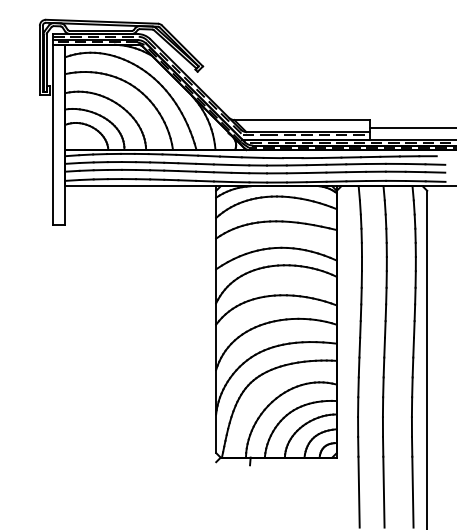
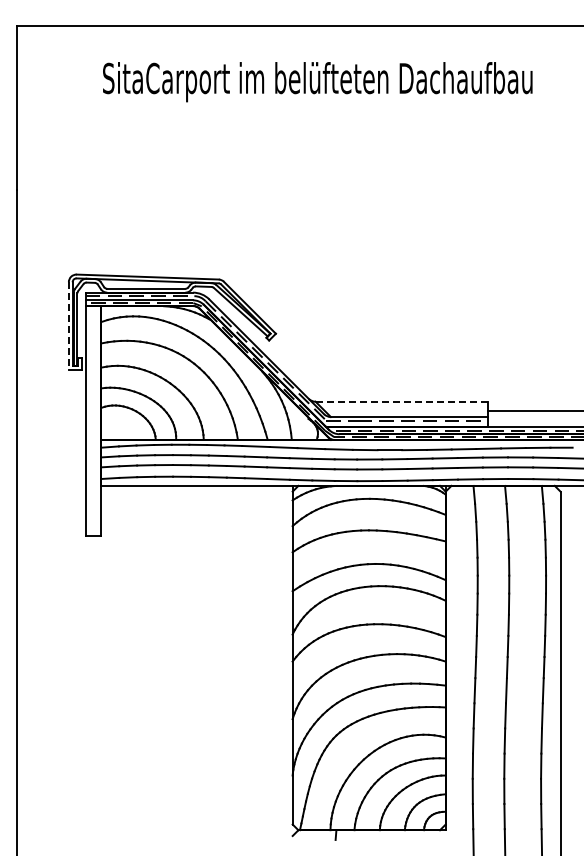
line: (39, 60) -> (68, 326), solid -> dashed
line: (302, 119) -> (402, 401), solid -> dashed

